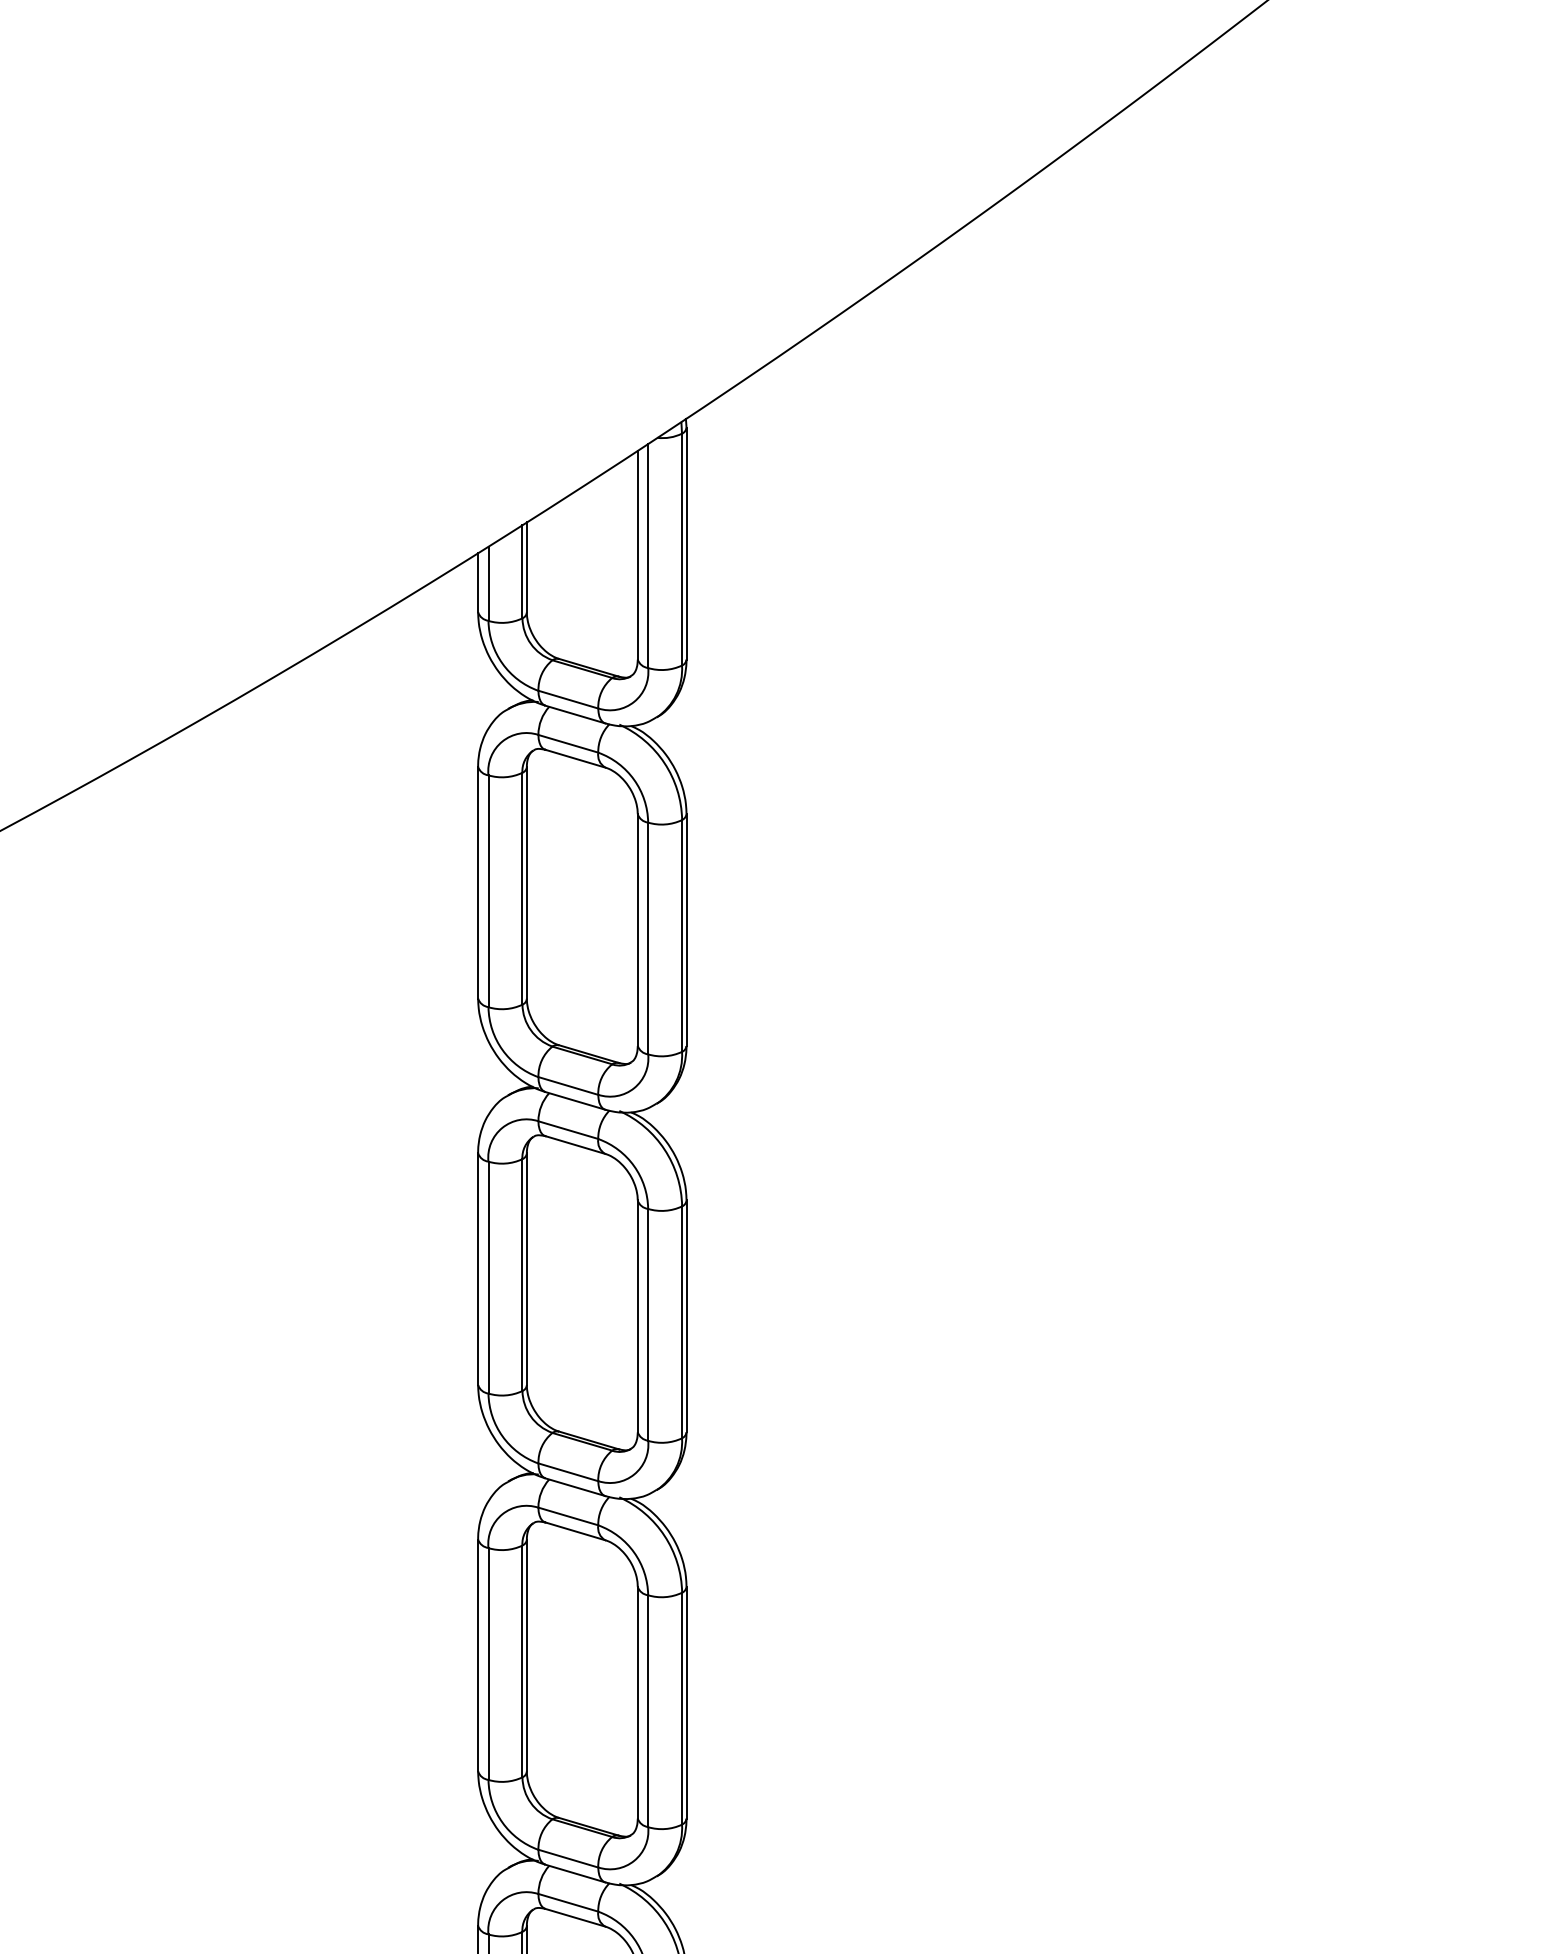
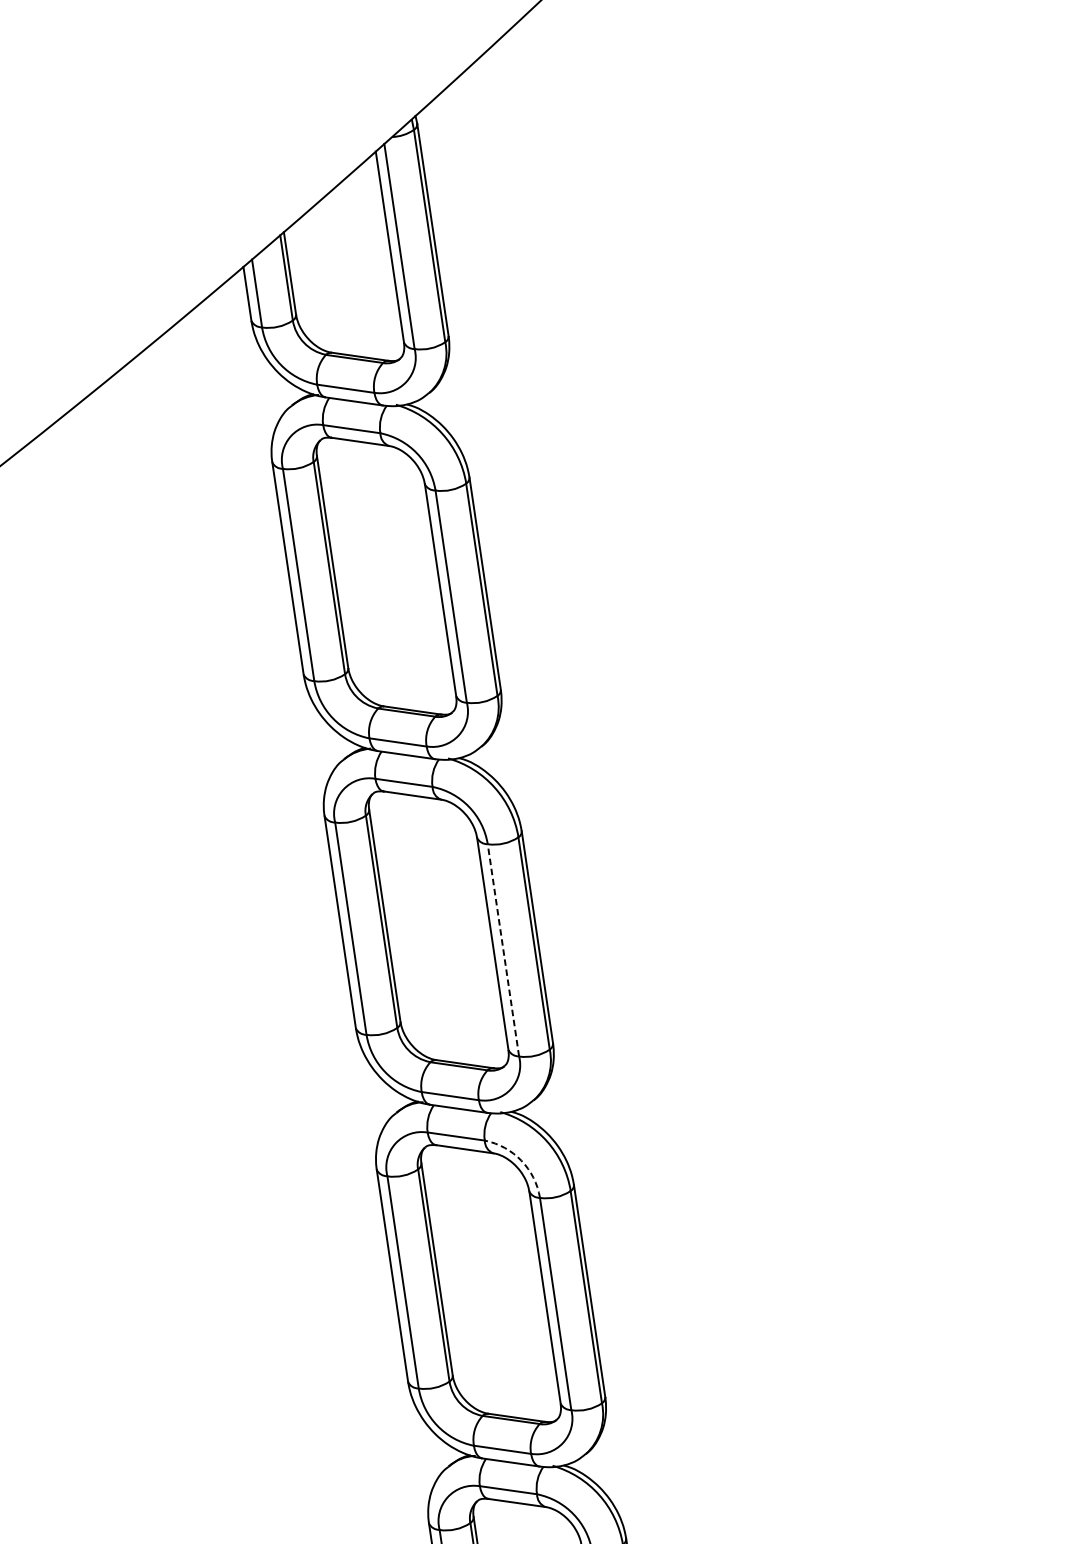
line: (648, 1324) -> (503, 949), solid -> dashed
arc: (634, 1552) -> (521, 1160), solid -> dashed

